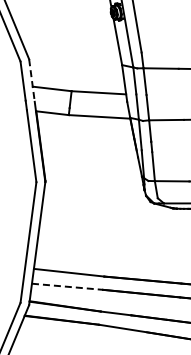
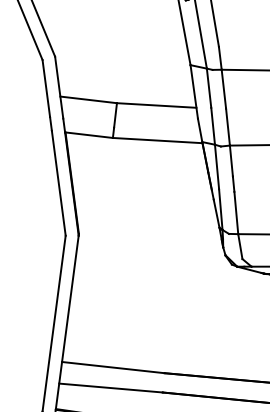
line: (32, 81) -> (59, 89), dashed -> solid
line: (67, 286) -> (110, 387), dashed -> solid

